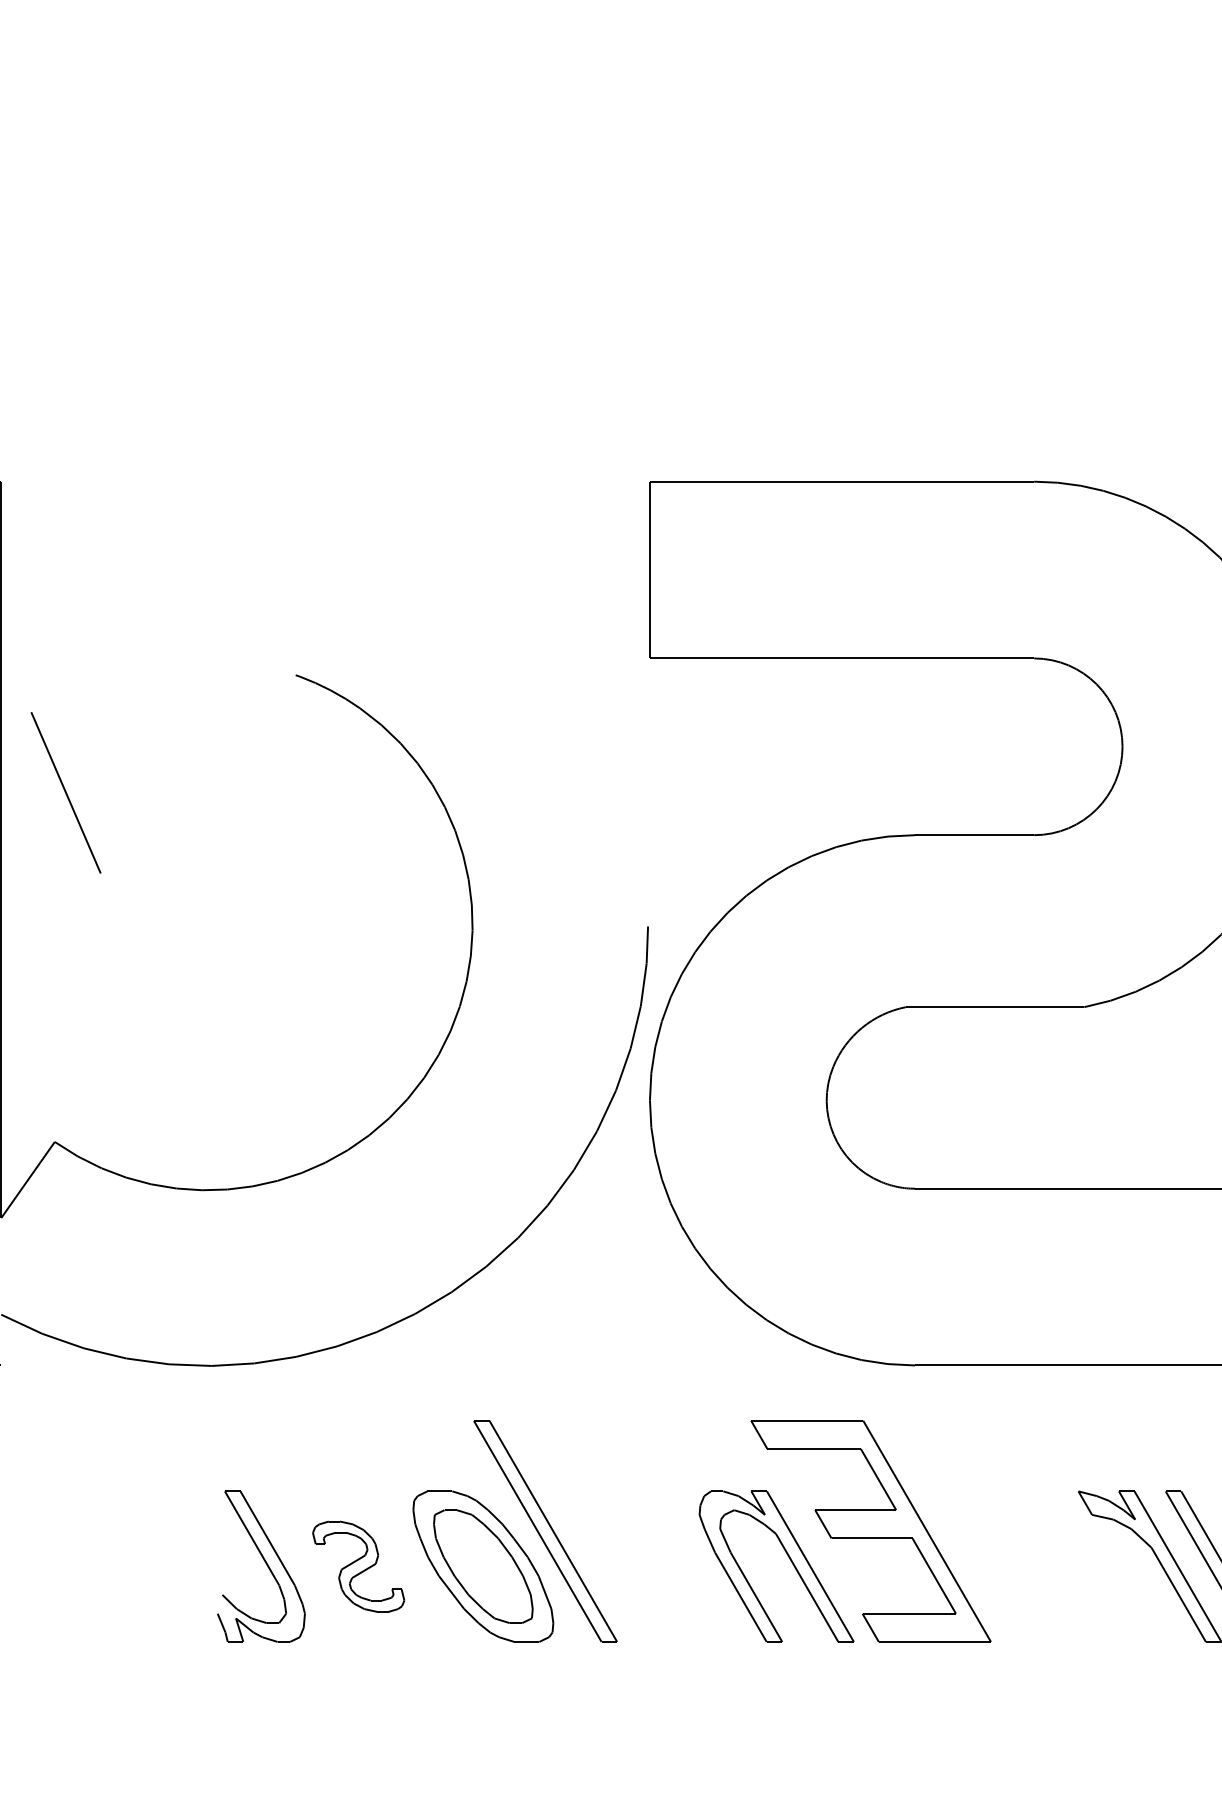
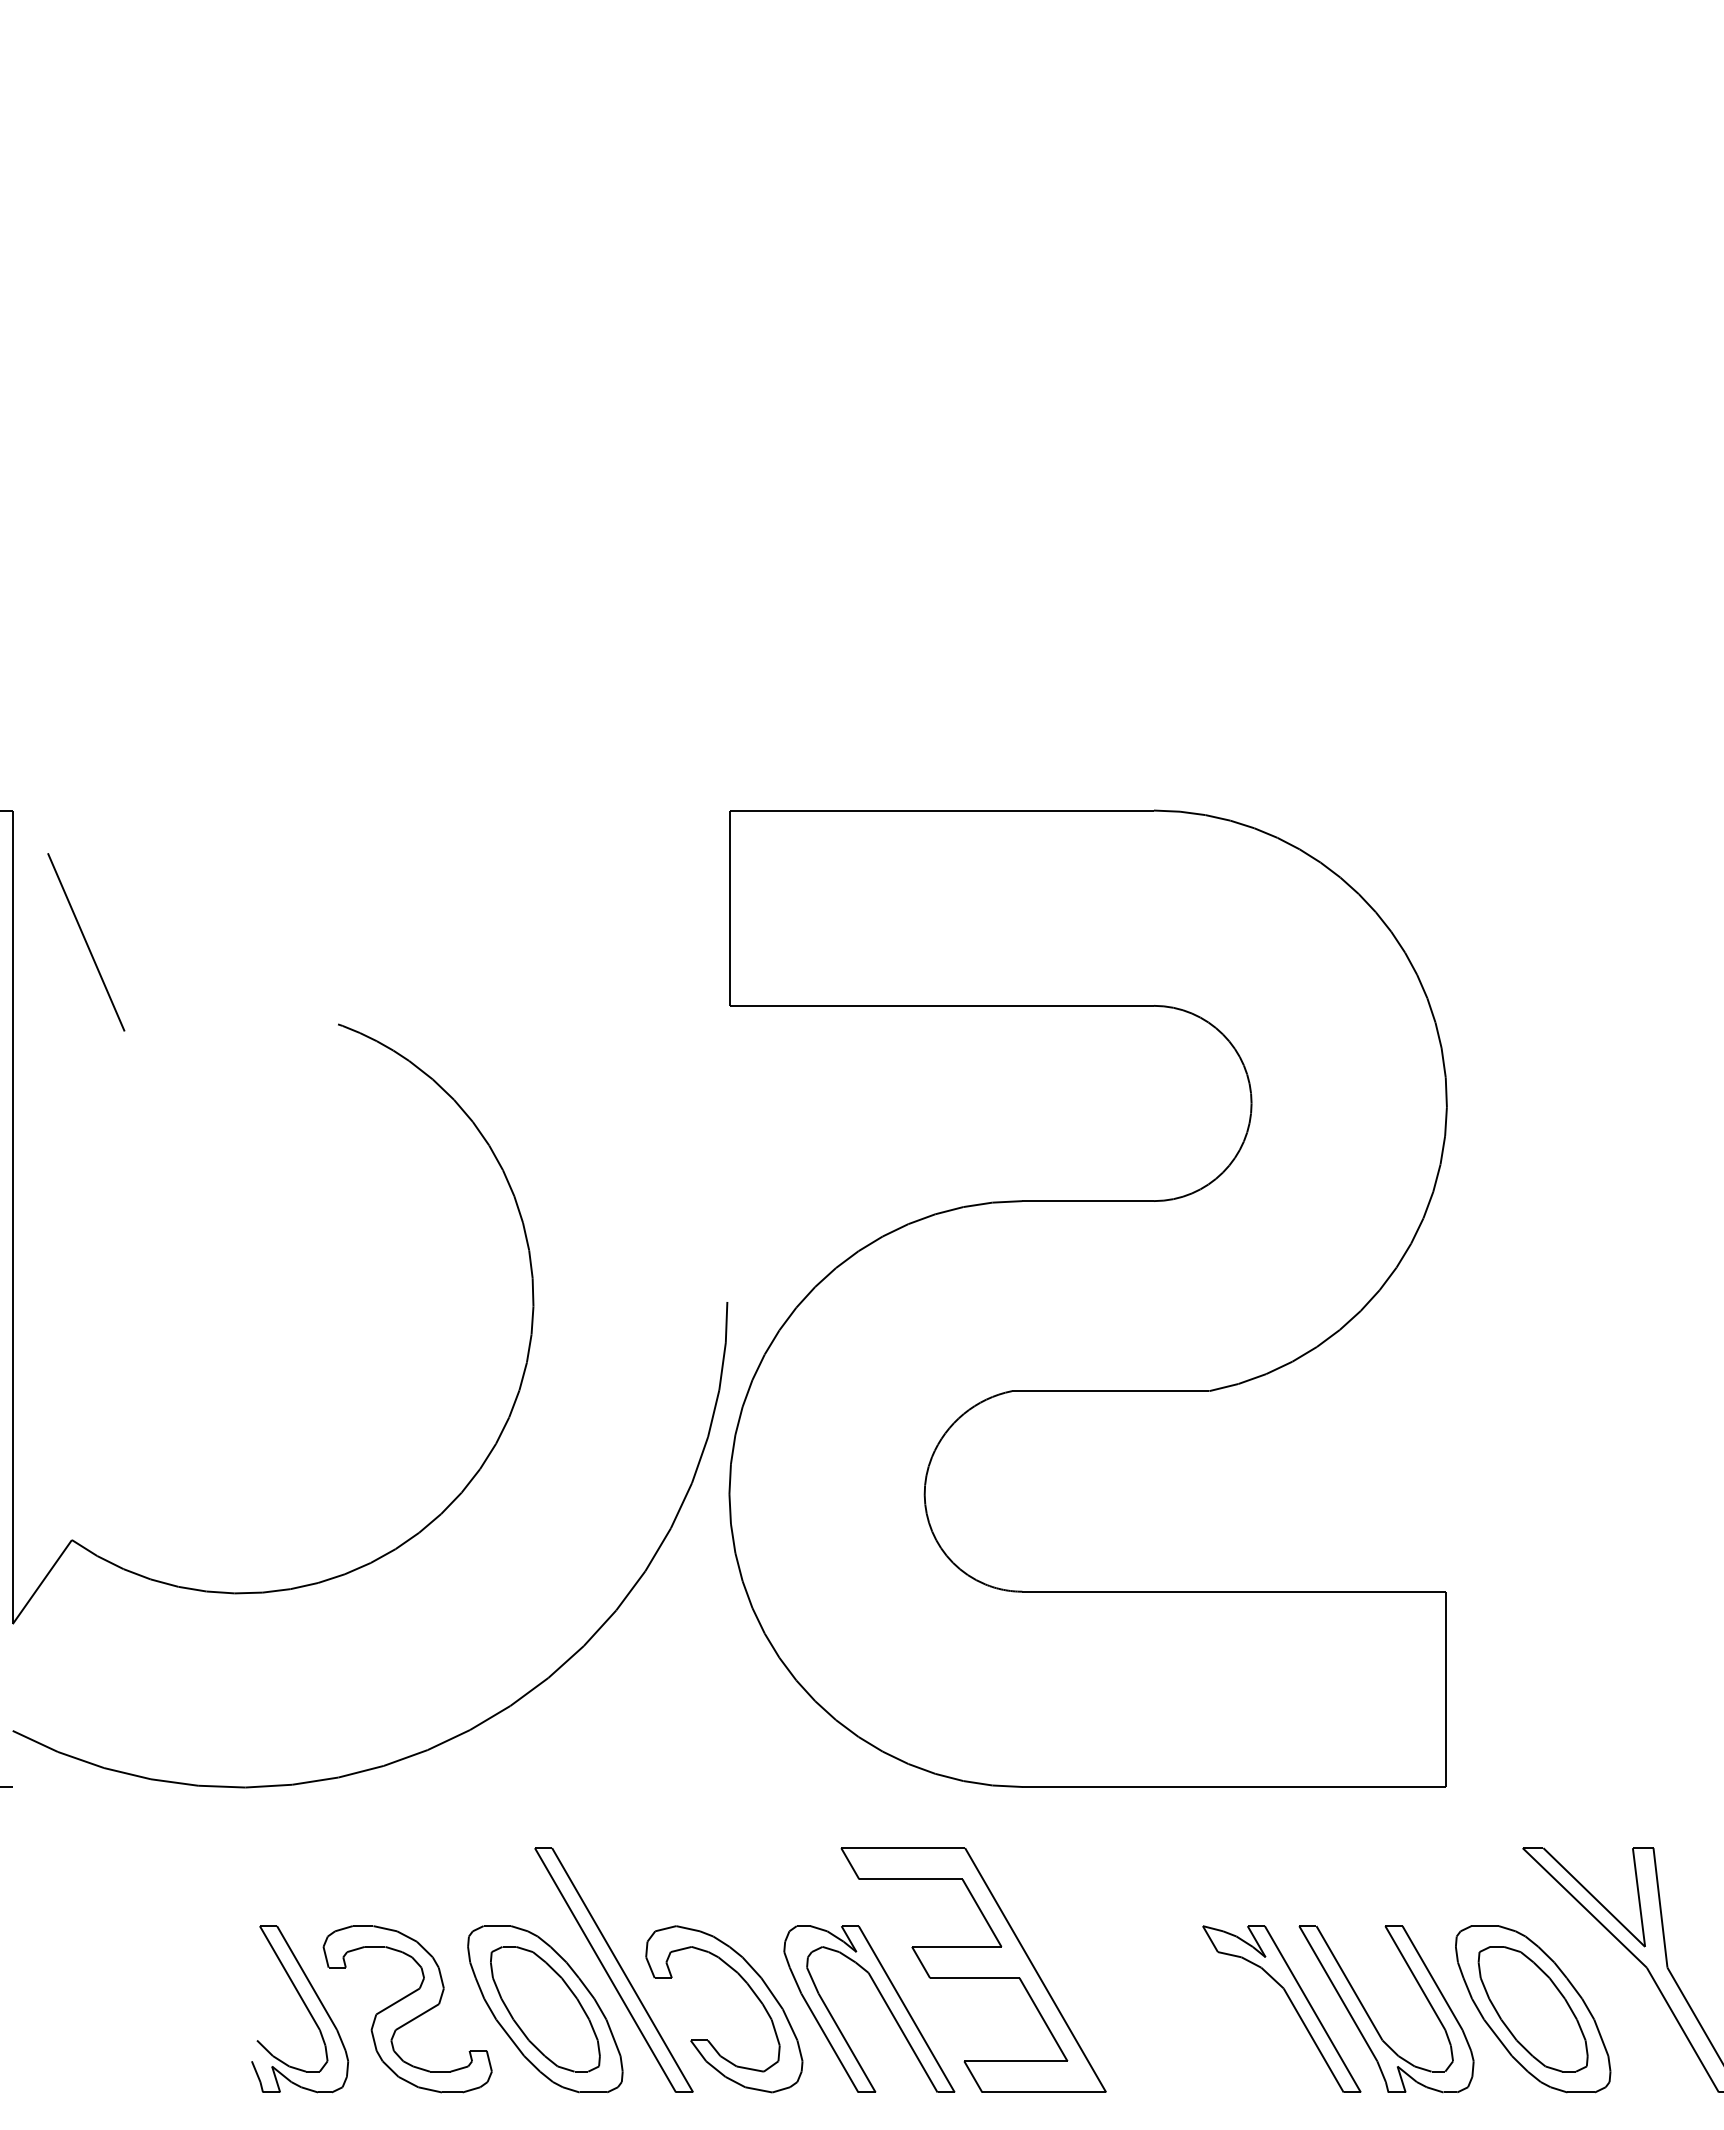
line: (66, 792) -> (86, 942), moved
part: (668, 1547) -> (749, 1988), added
part: (358, 1566) -> (407, 2009), size x1.67

